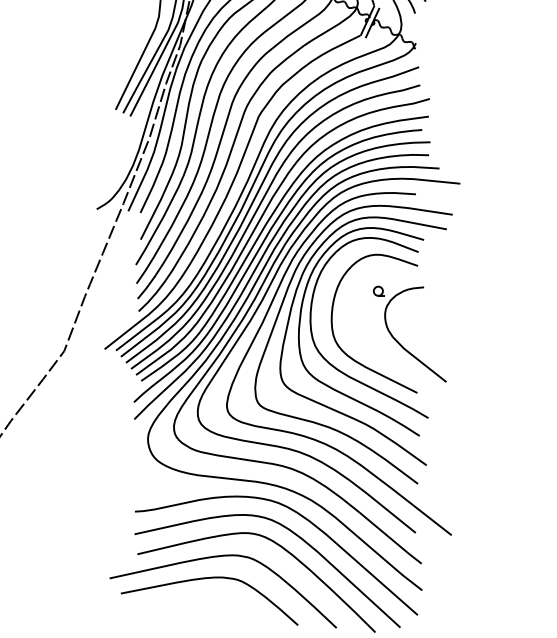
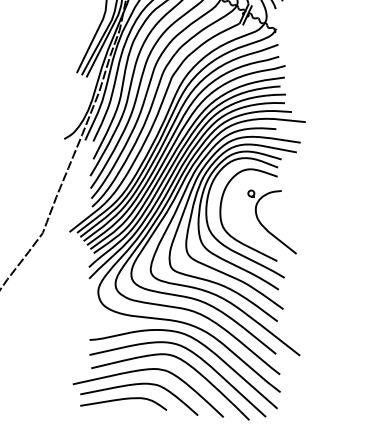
curve: (184, 602) -> (122, 400), added

